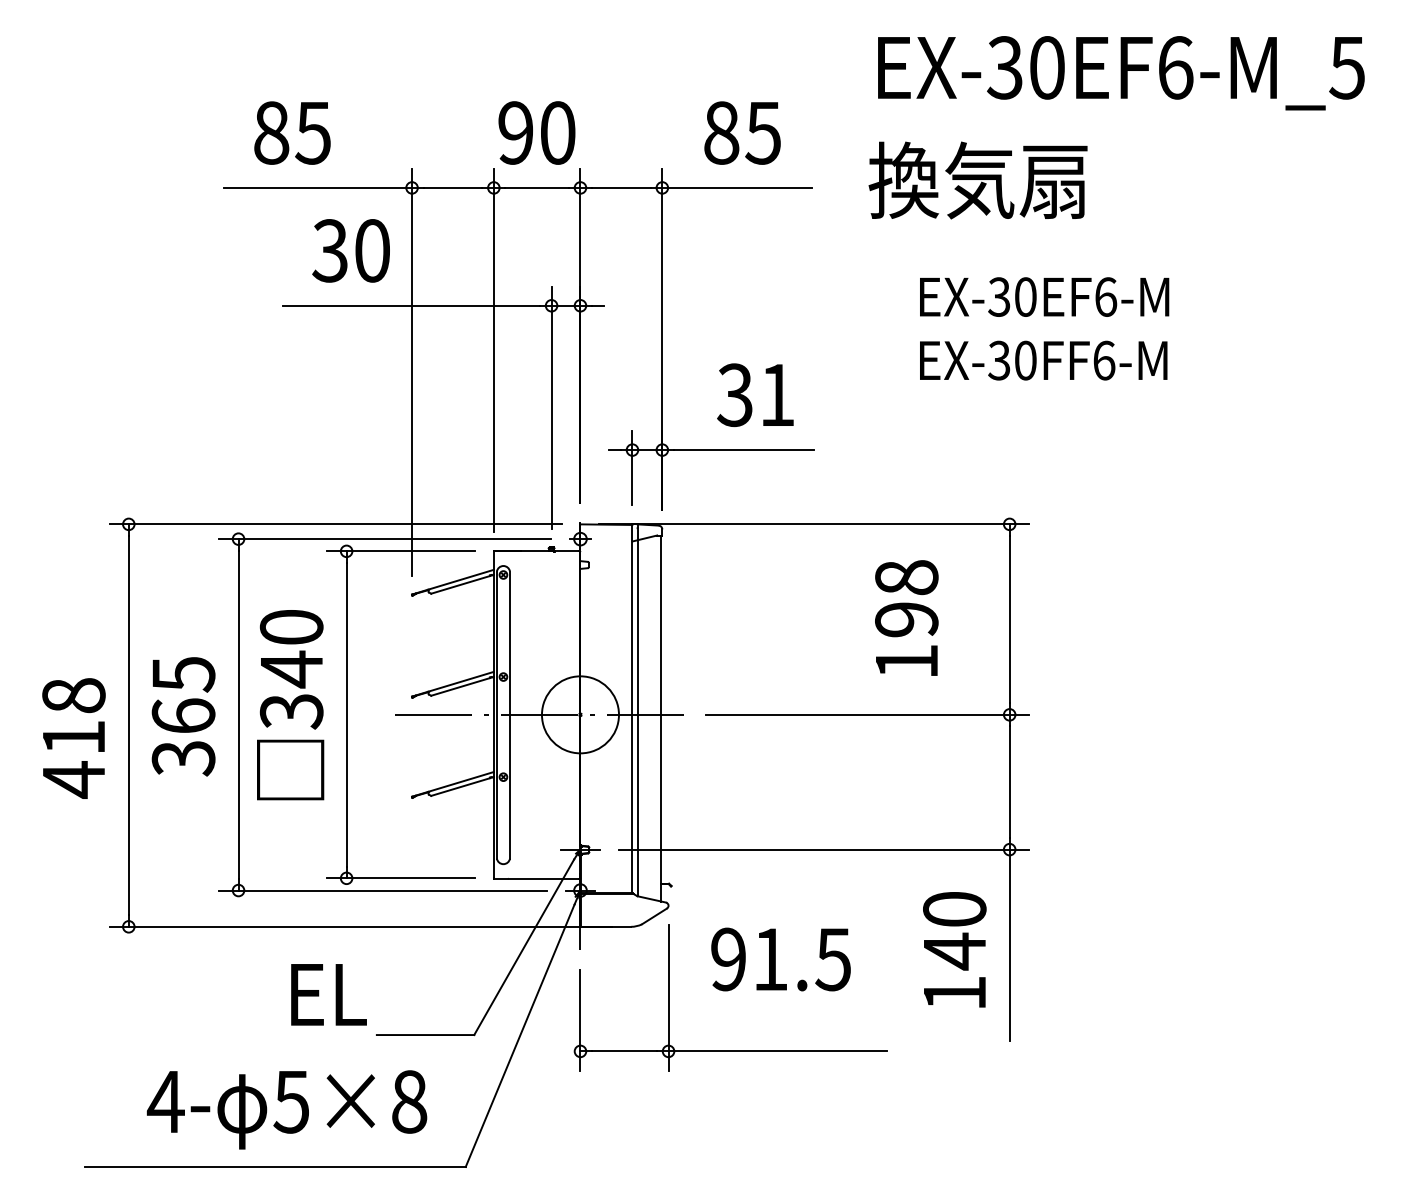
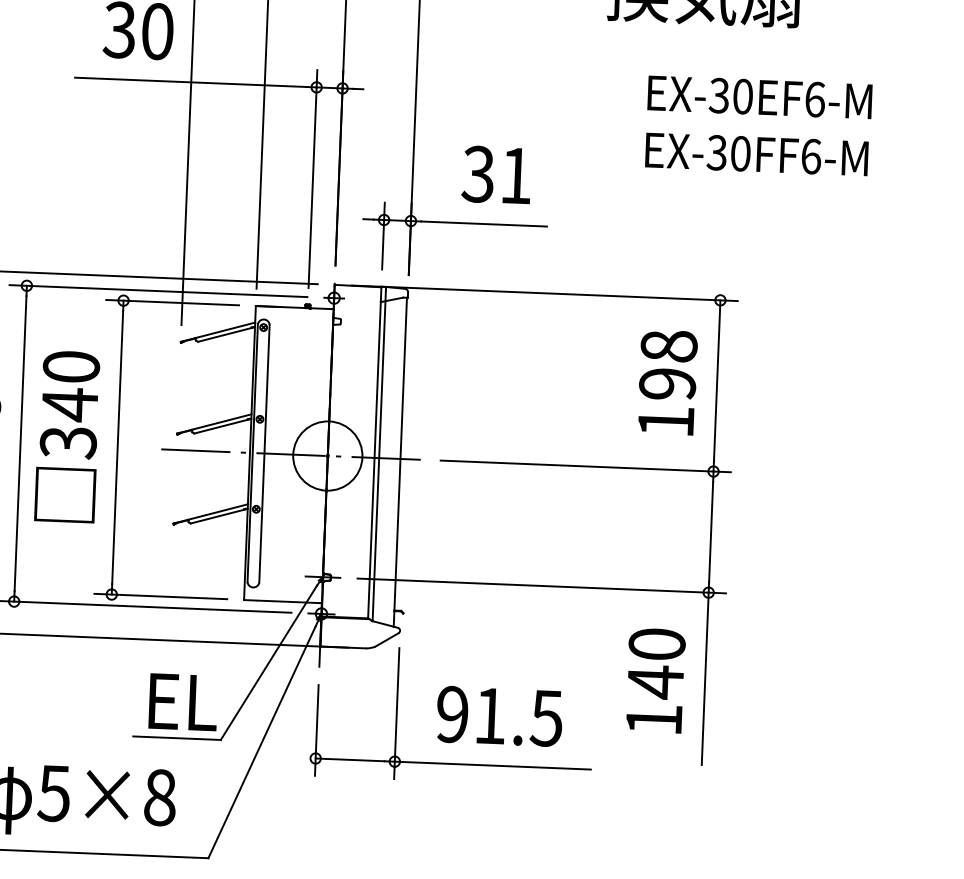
text: (906, 617) -> (667, 382), moved
text: (780, 959) -> (499, 716), moved
text: (328, 994) -> (182, 701), moved

